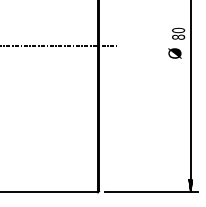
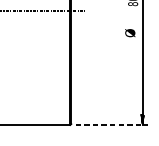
text: (174, 53) -> (129, 33), moved
line: (151, 192) -> (112, 125), solid -> dashed

